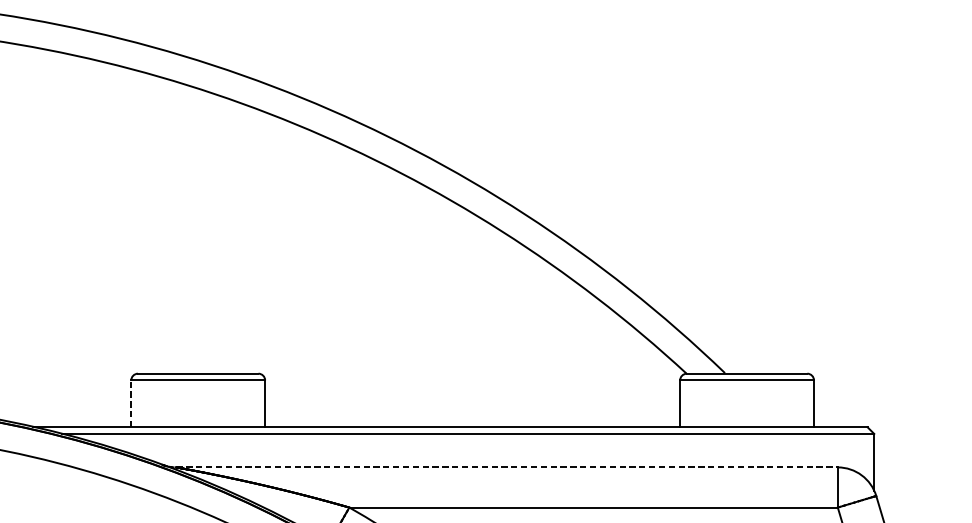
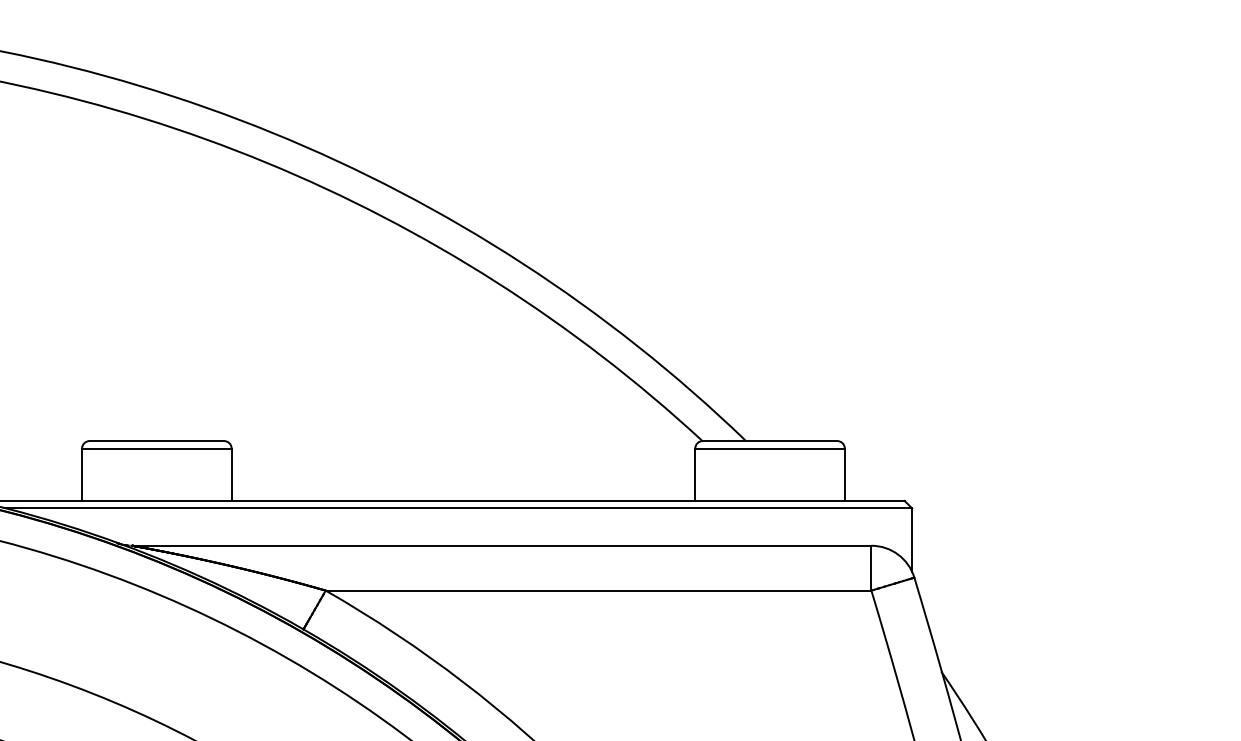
line: (131, 403) -> (82, 474), dashed -> solid
line: (507, 467) -> (502, 545), dashed -> solid

